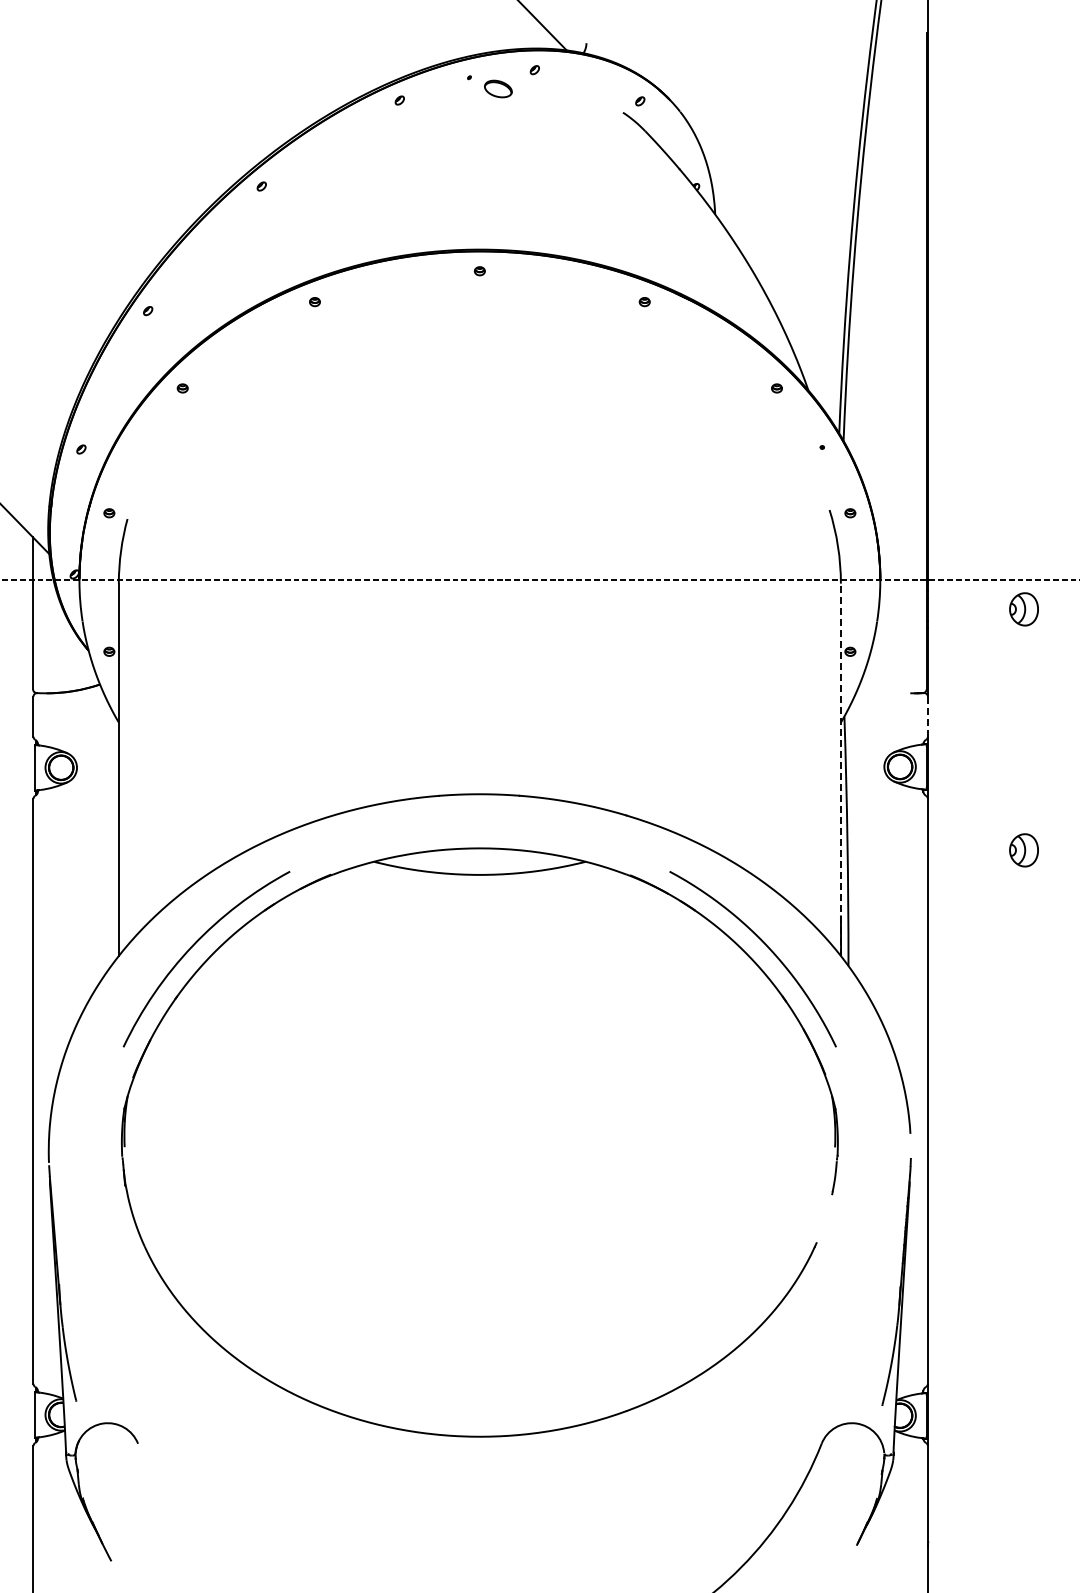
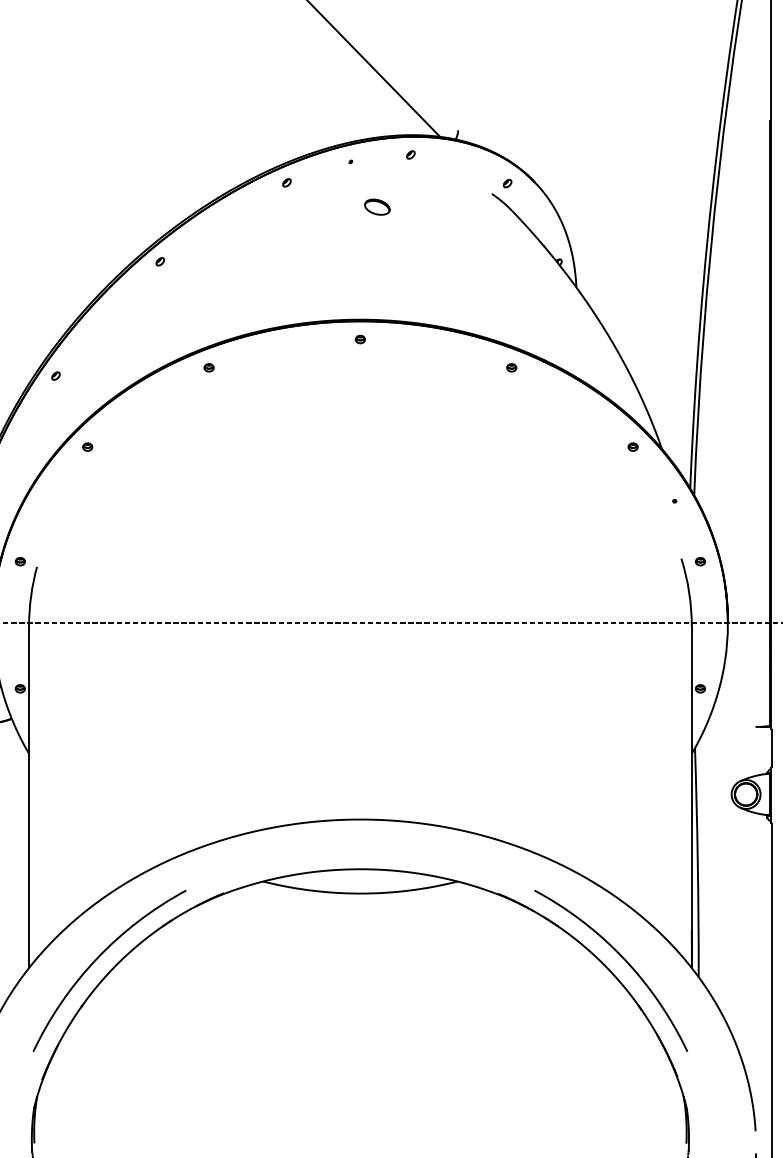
part: (498, 88) -> (377, 206), moved
line: (927, 716) -> (771, 748), dashed -> solid
line: (840, 769) -> (691, 796), dashed -> solid

